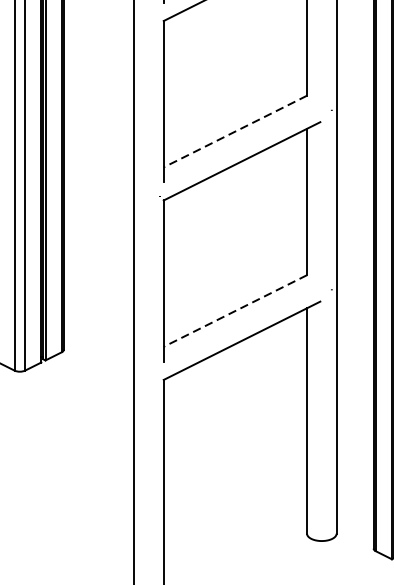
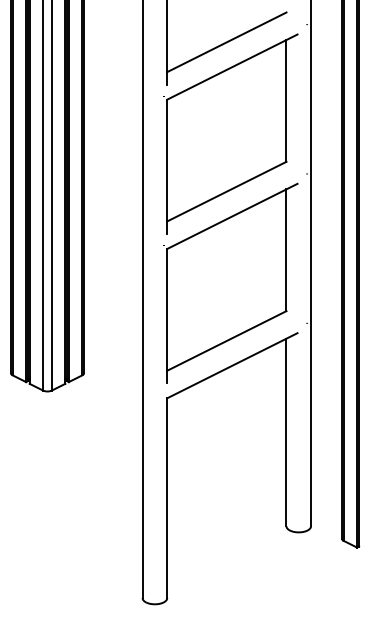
line: (234, 131) -> (226, 191), dashed -> solid
line: (234, 310) -> (226, 340), dashed -> solid

